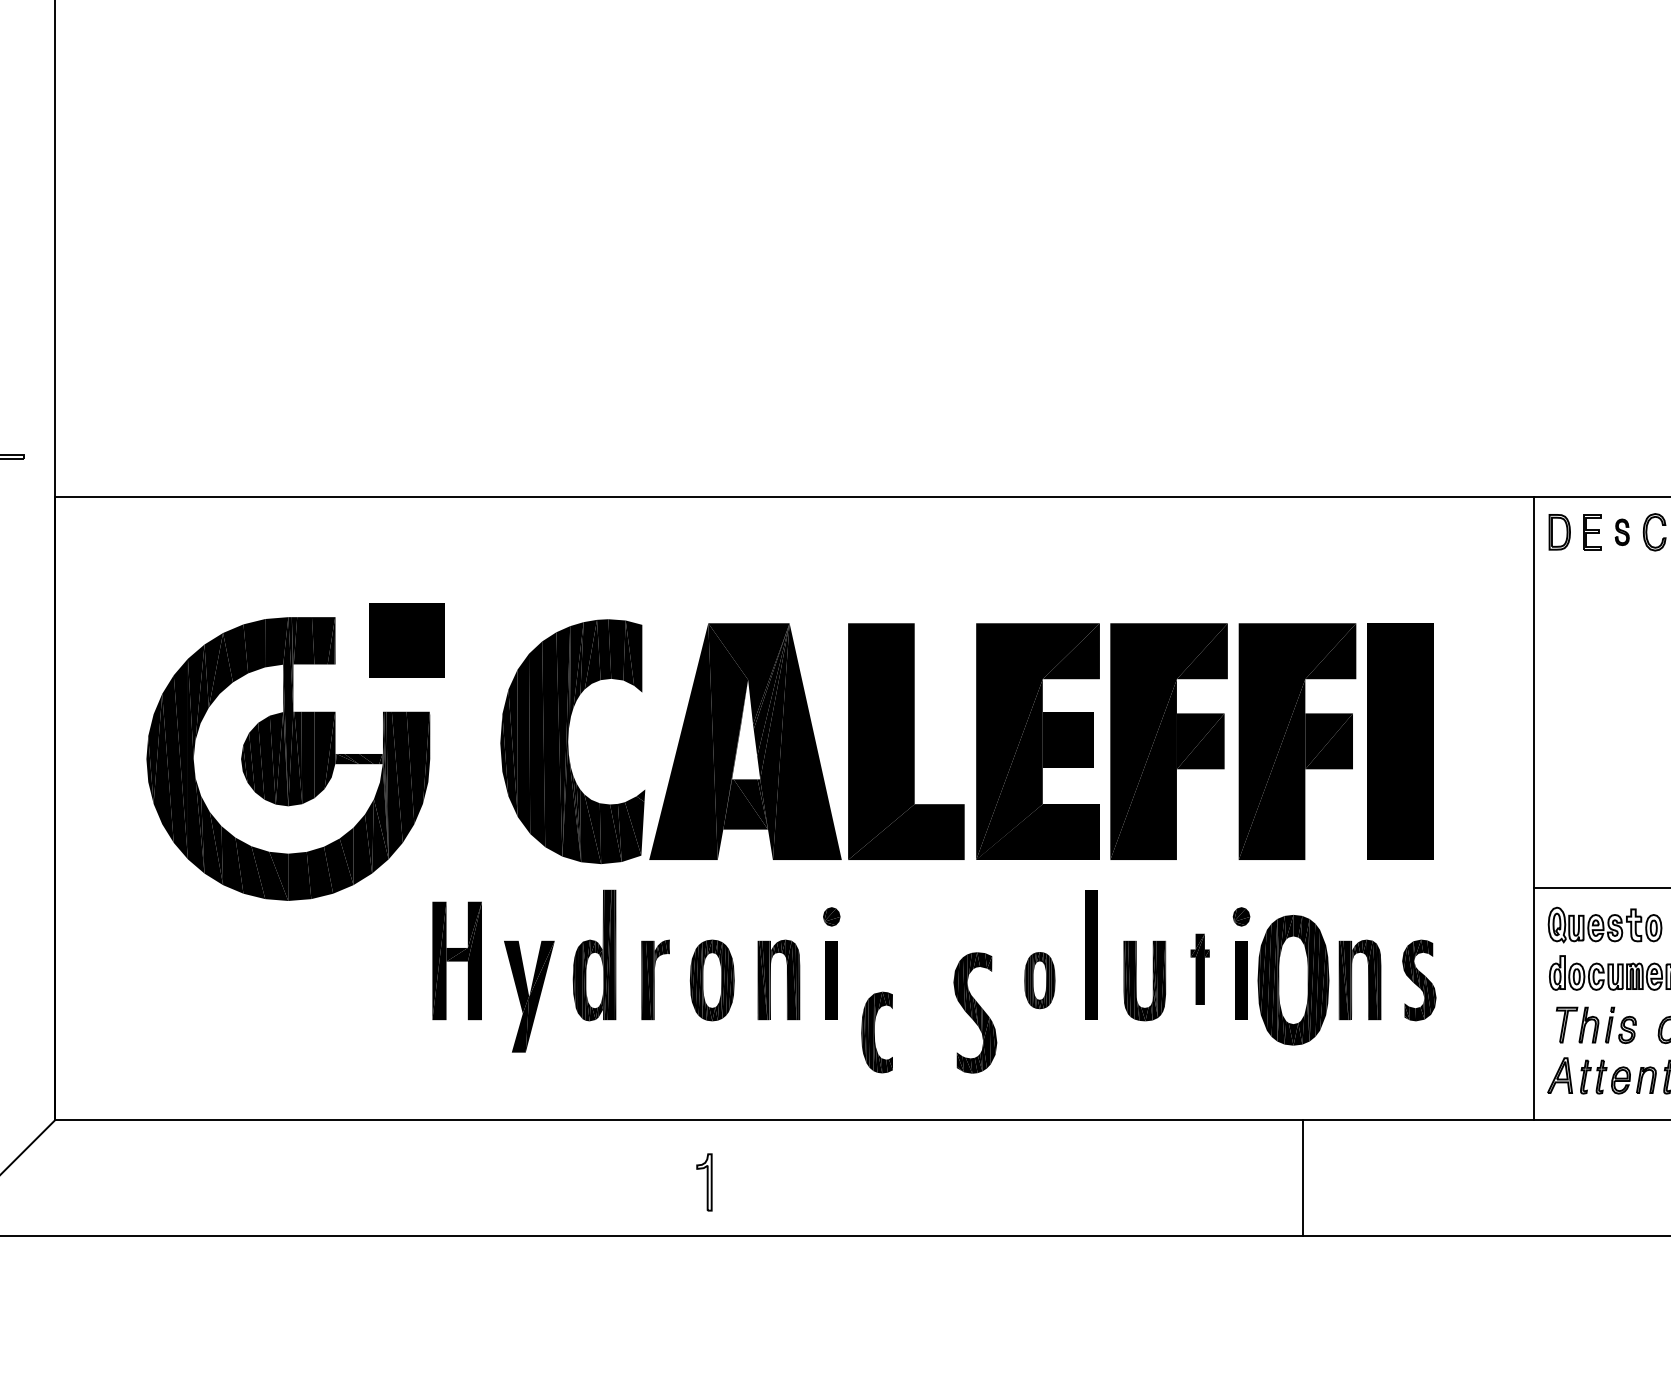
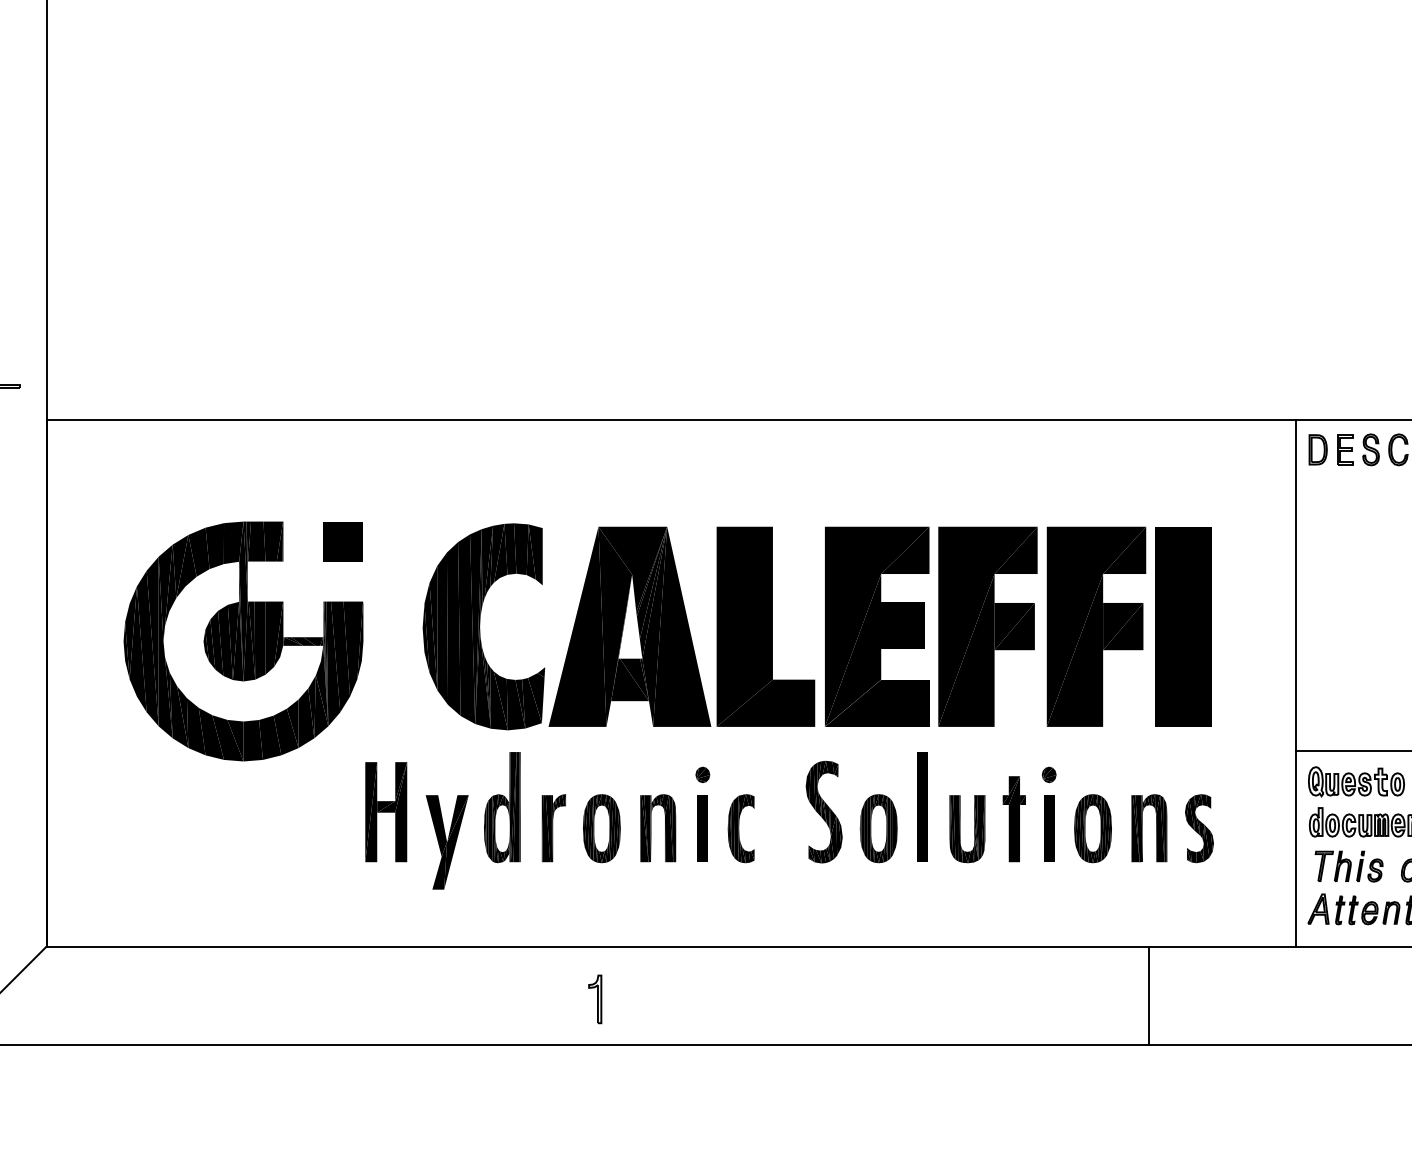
part: (1621, 531) -> (1370, 449), size x1.43
part: (405, 640) -> (342, 541), size x0.62
part: (1199, 969) -> (1013, 819), size x1.43
part: (1039, 980) -> (878, 828), size x1.43
part: (1292, 980) -> (1092, 828), size x0.62
part: (974, 1012) -> (823, 811), moved
part: (876, 1032) -> (740, 828), moved
line: (1303, 1177) -> (1149, 995), moved

